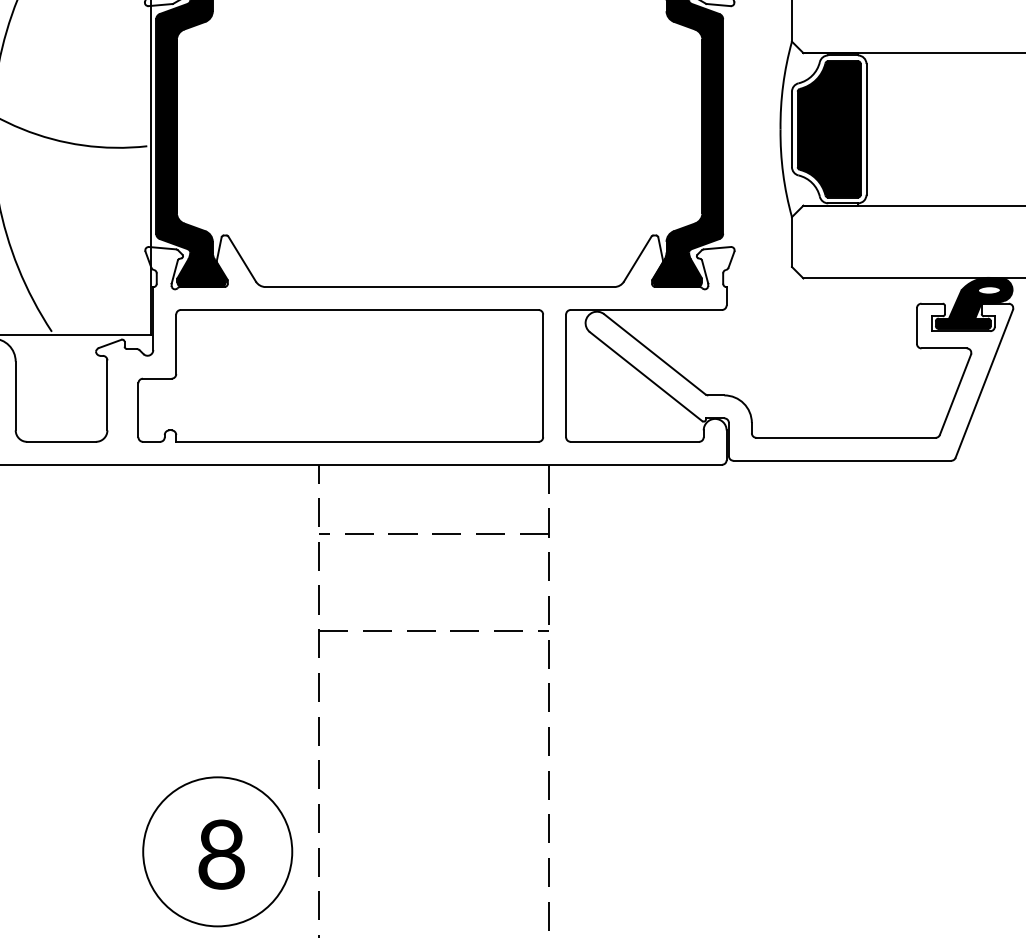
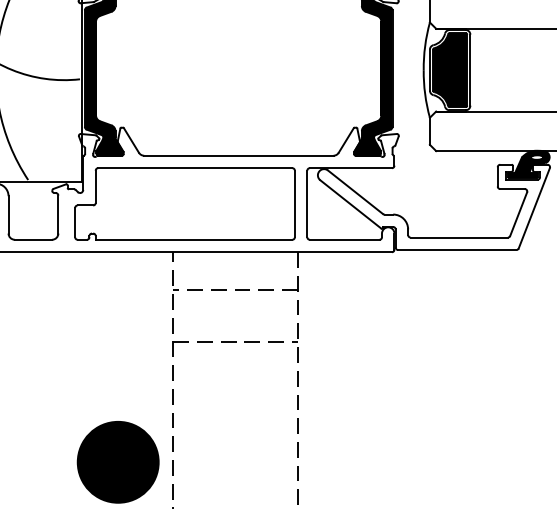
fill: (216, 850) -> (117, 461), added

